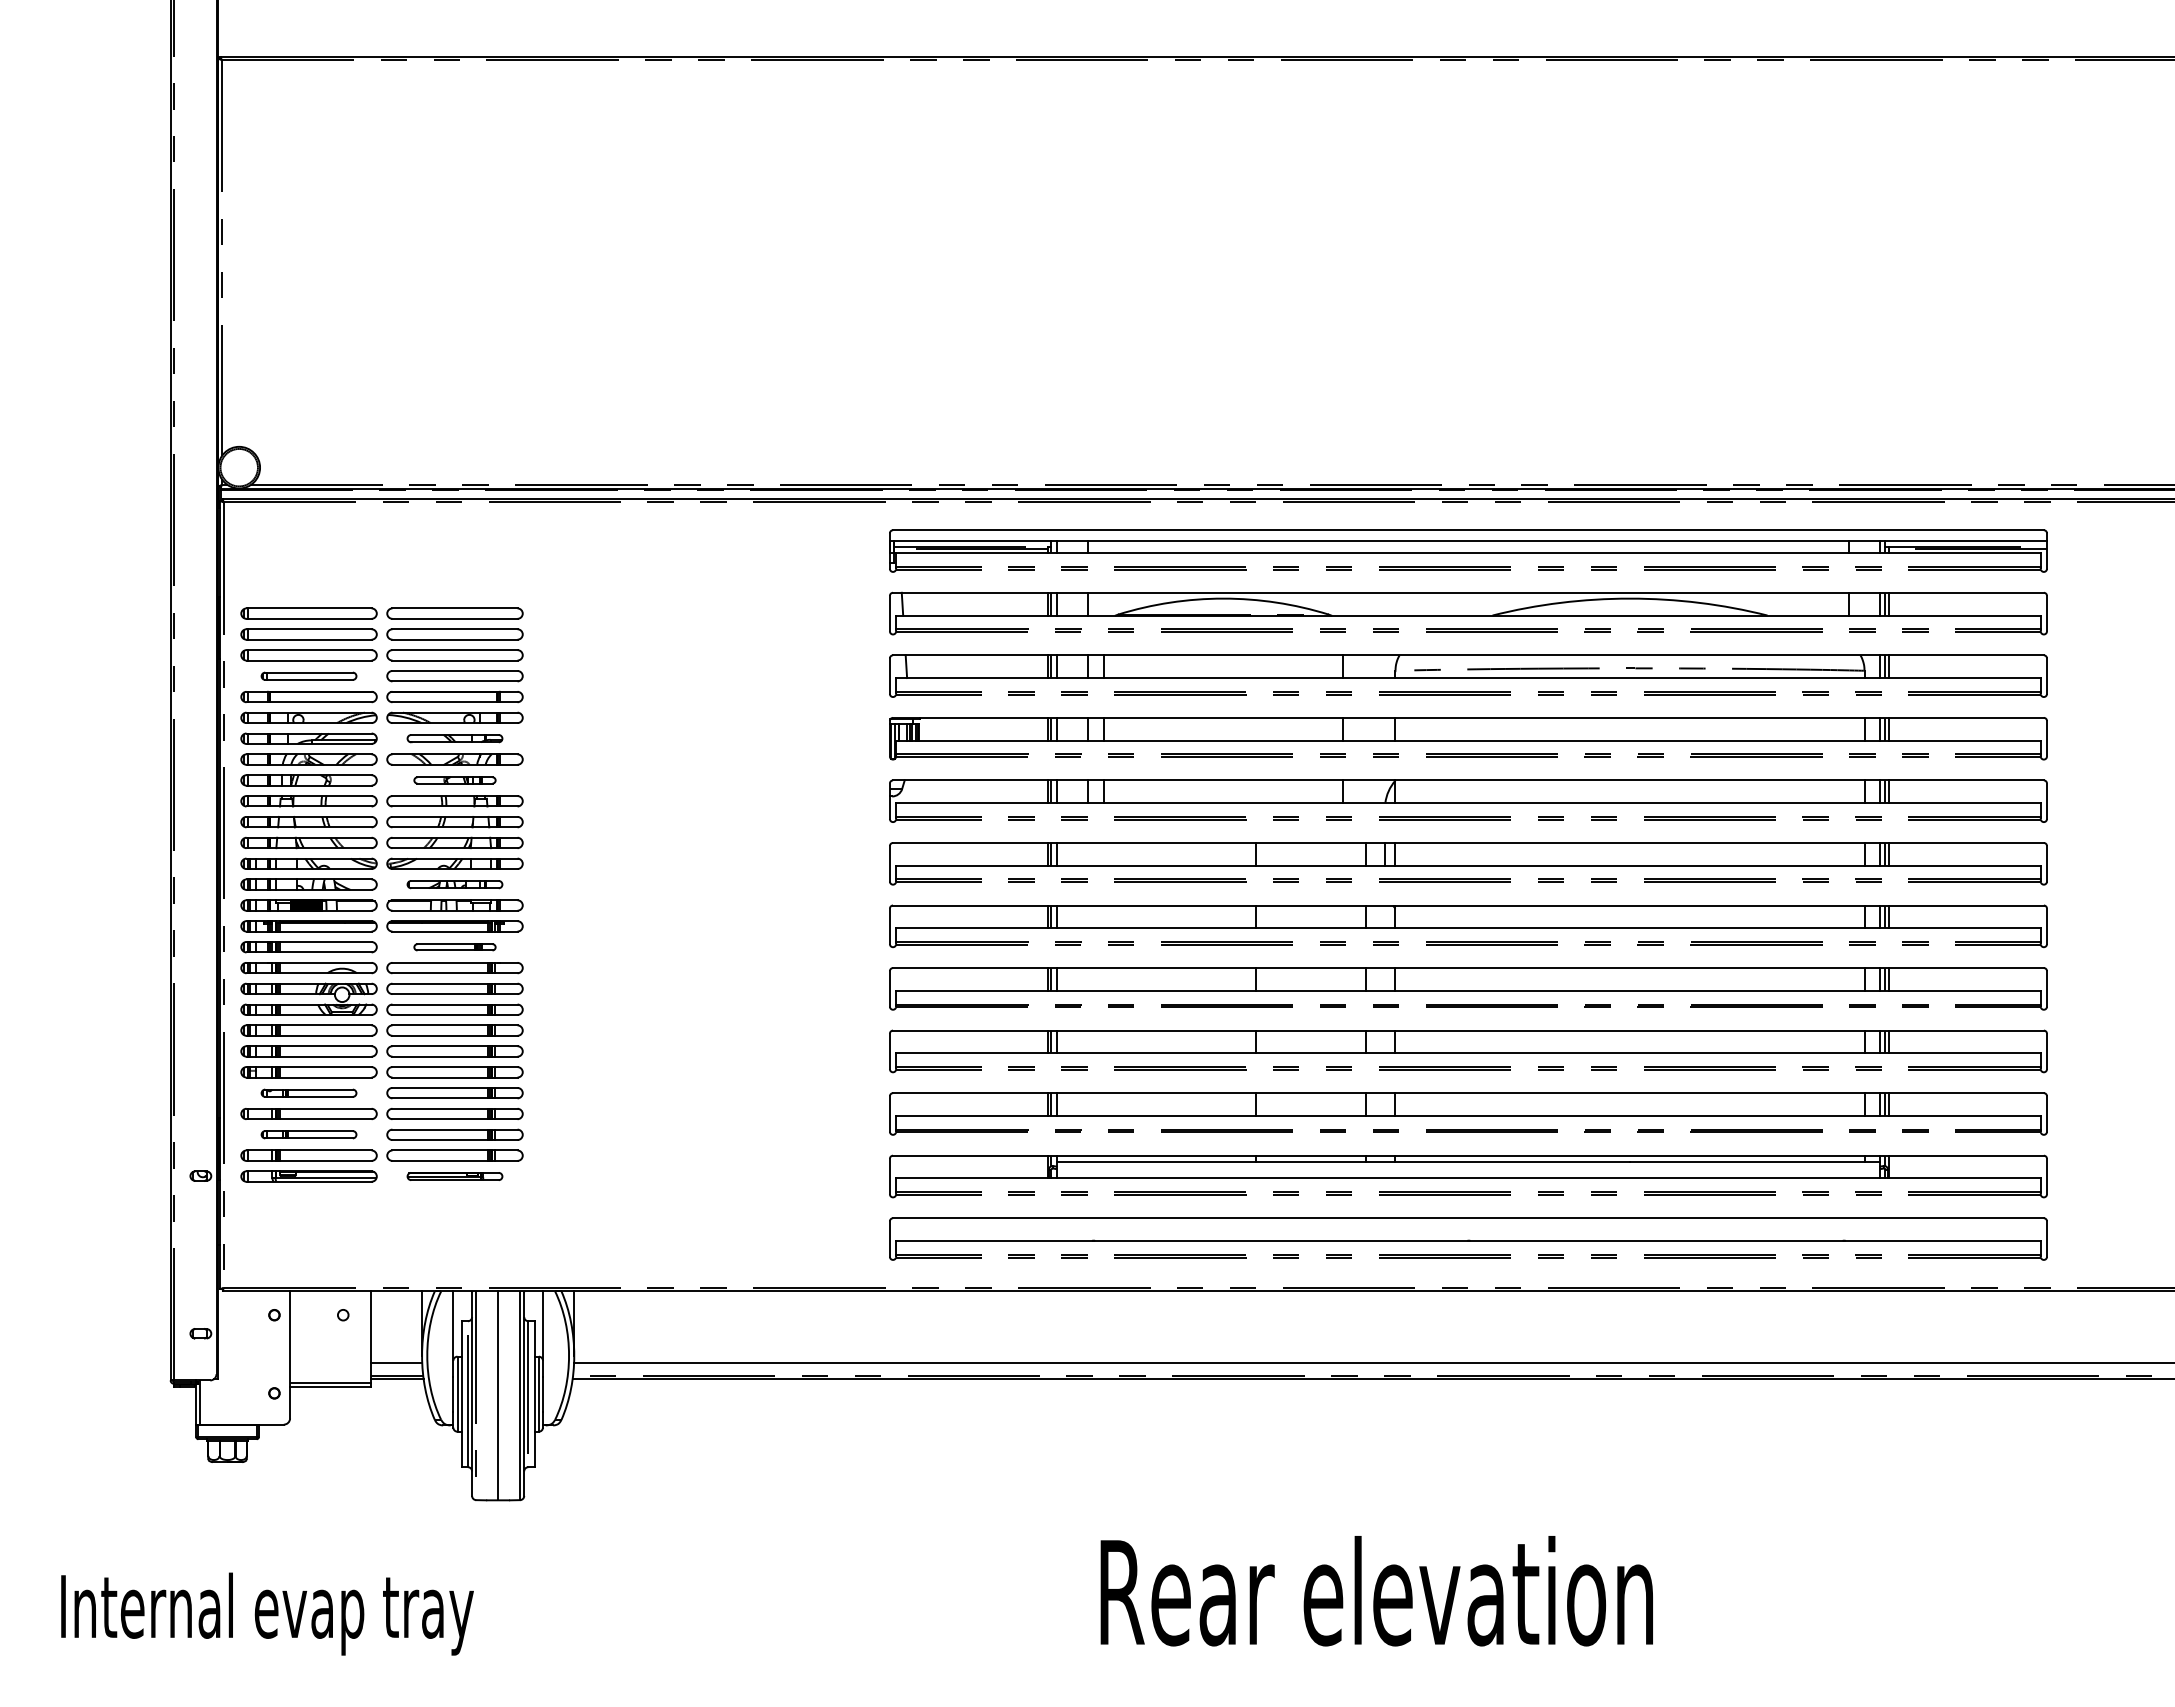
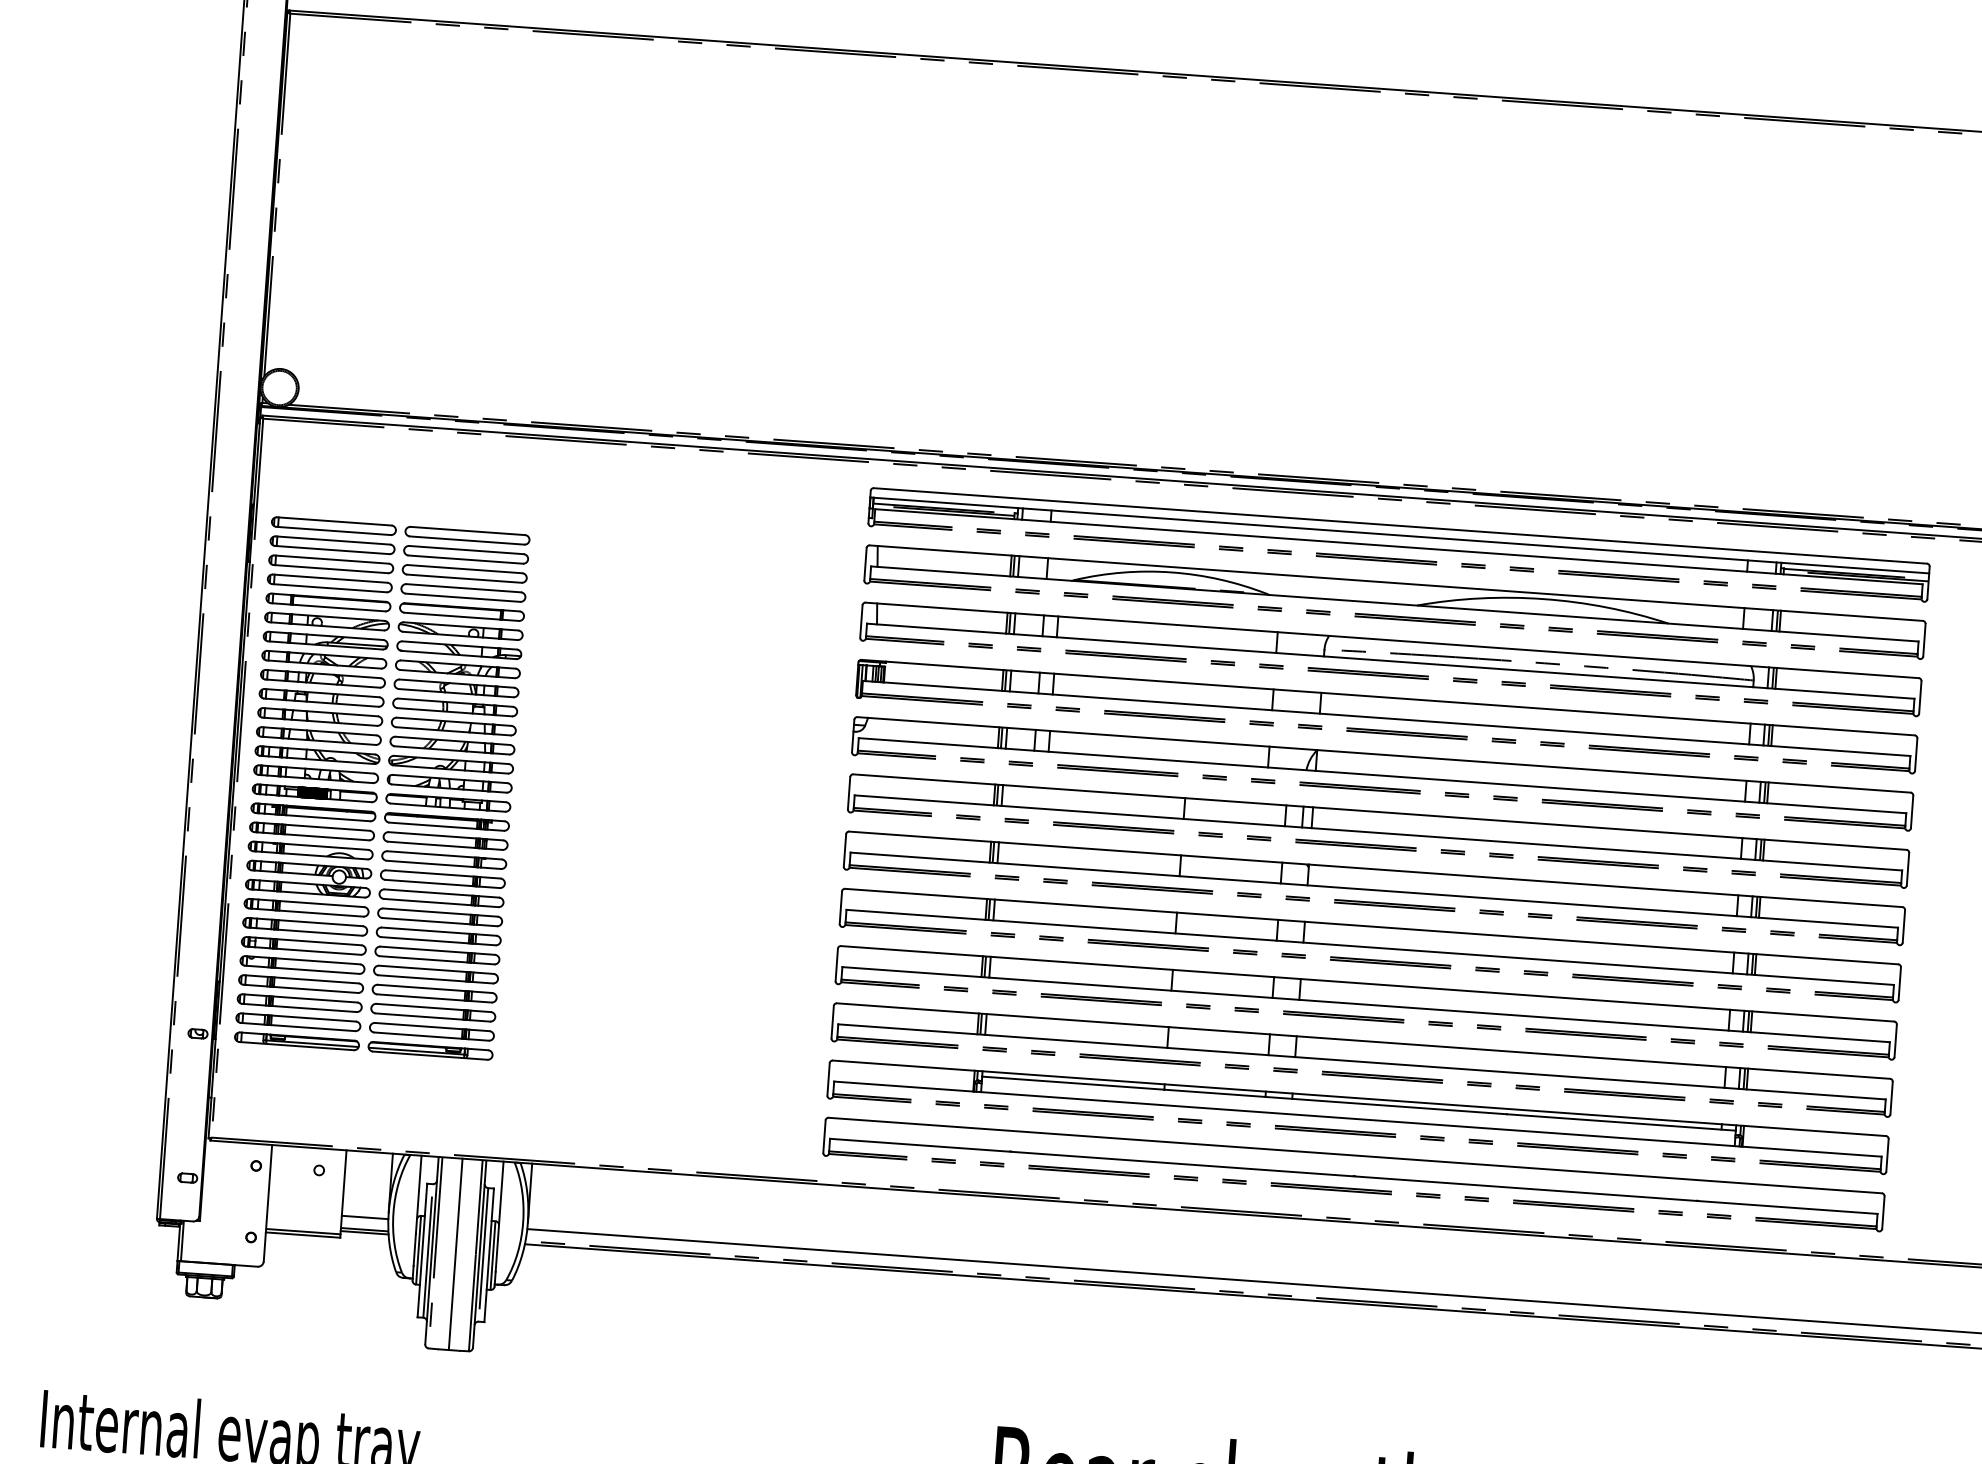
part: (308, 676) -> (329, 583), size x1.43
part: (454, 738) -> (458, 649), size x1.43
part: (454, 780) -> (456, 688), size x1.67
part: (454, 884) -> (449, 783), size x1.43
part: (454, 947) -> (445, 841), size x1.67
part: (308, 1093) -> (301, 965), size x1.43
part: (308, 1134) -> (299, 1002), size x1.43
part: (454, 1176) -> (430, 1050), size x1.43

